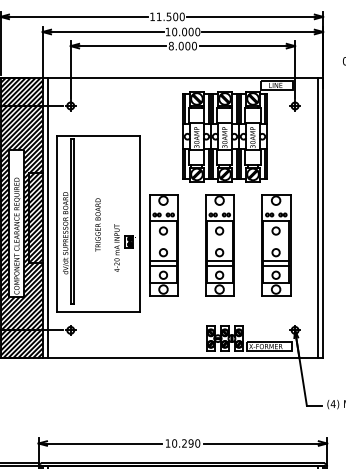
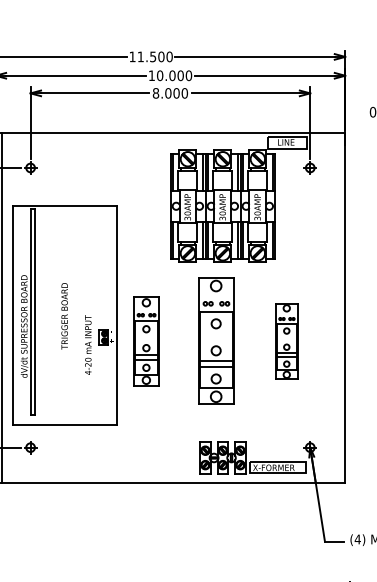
line: (317, 217) -> (338, 306), removed
part: (163, 245) -> (146, 341), size x0.7
part: (276, 245) -> (287, 341), size x0.6

